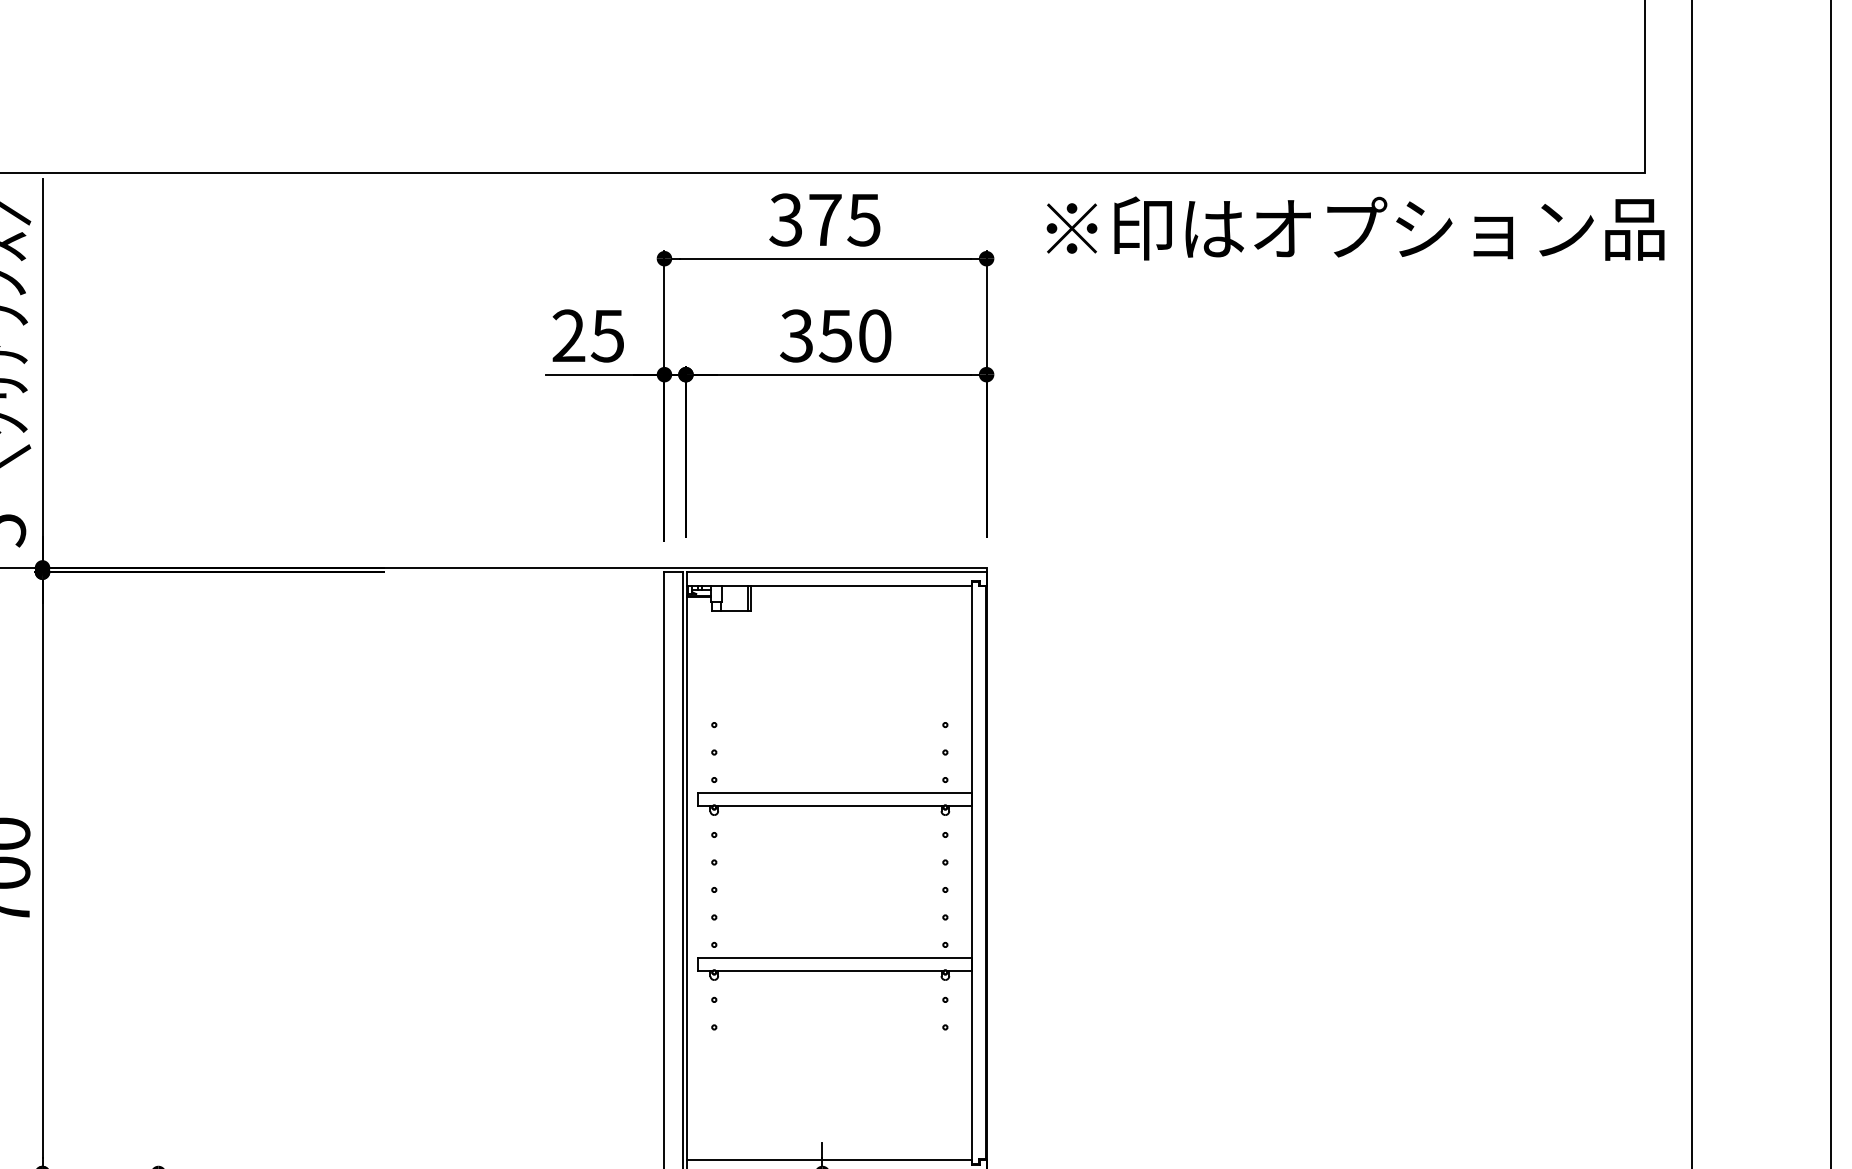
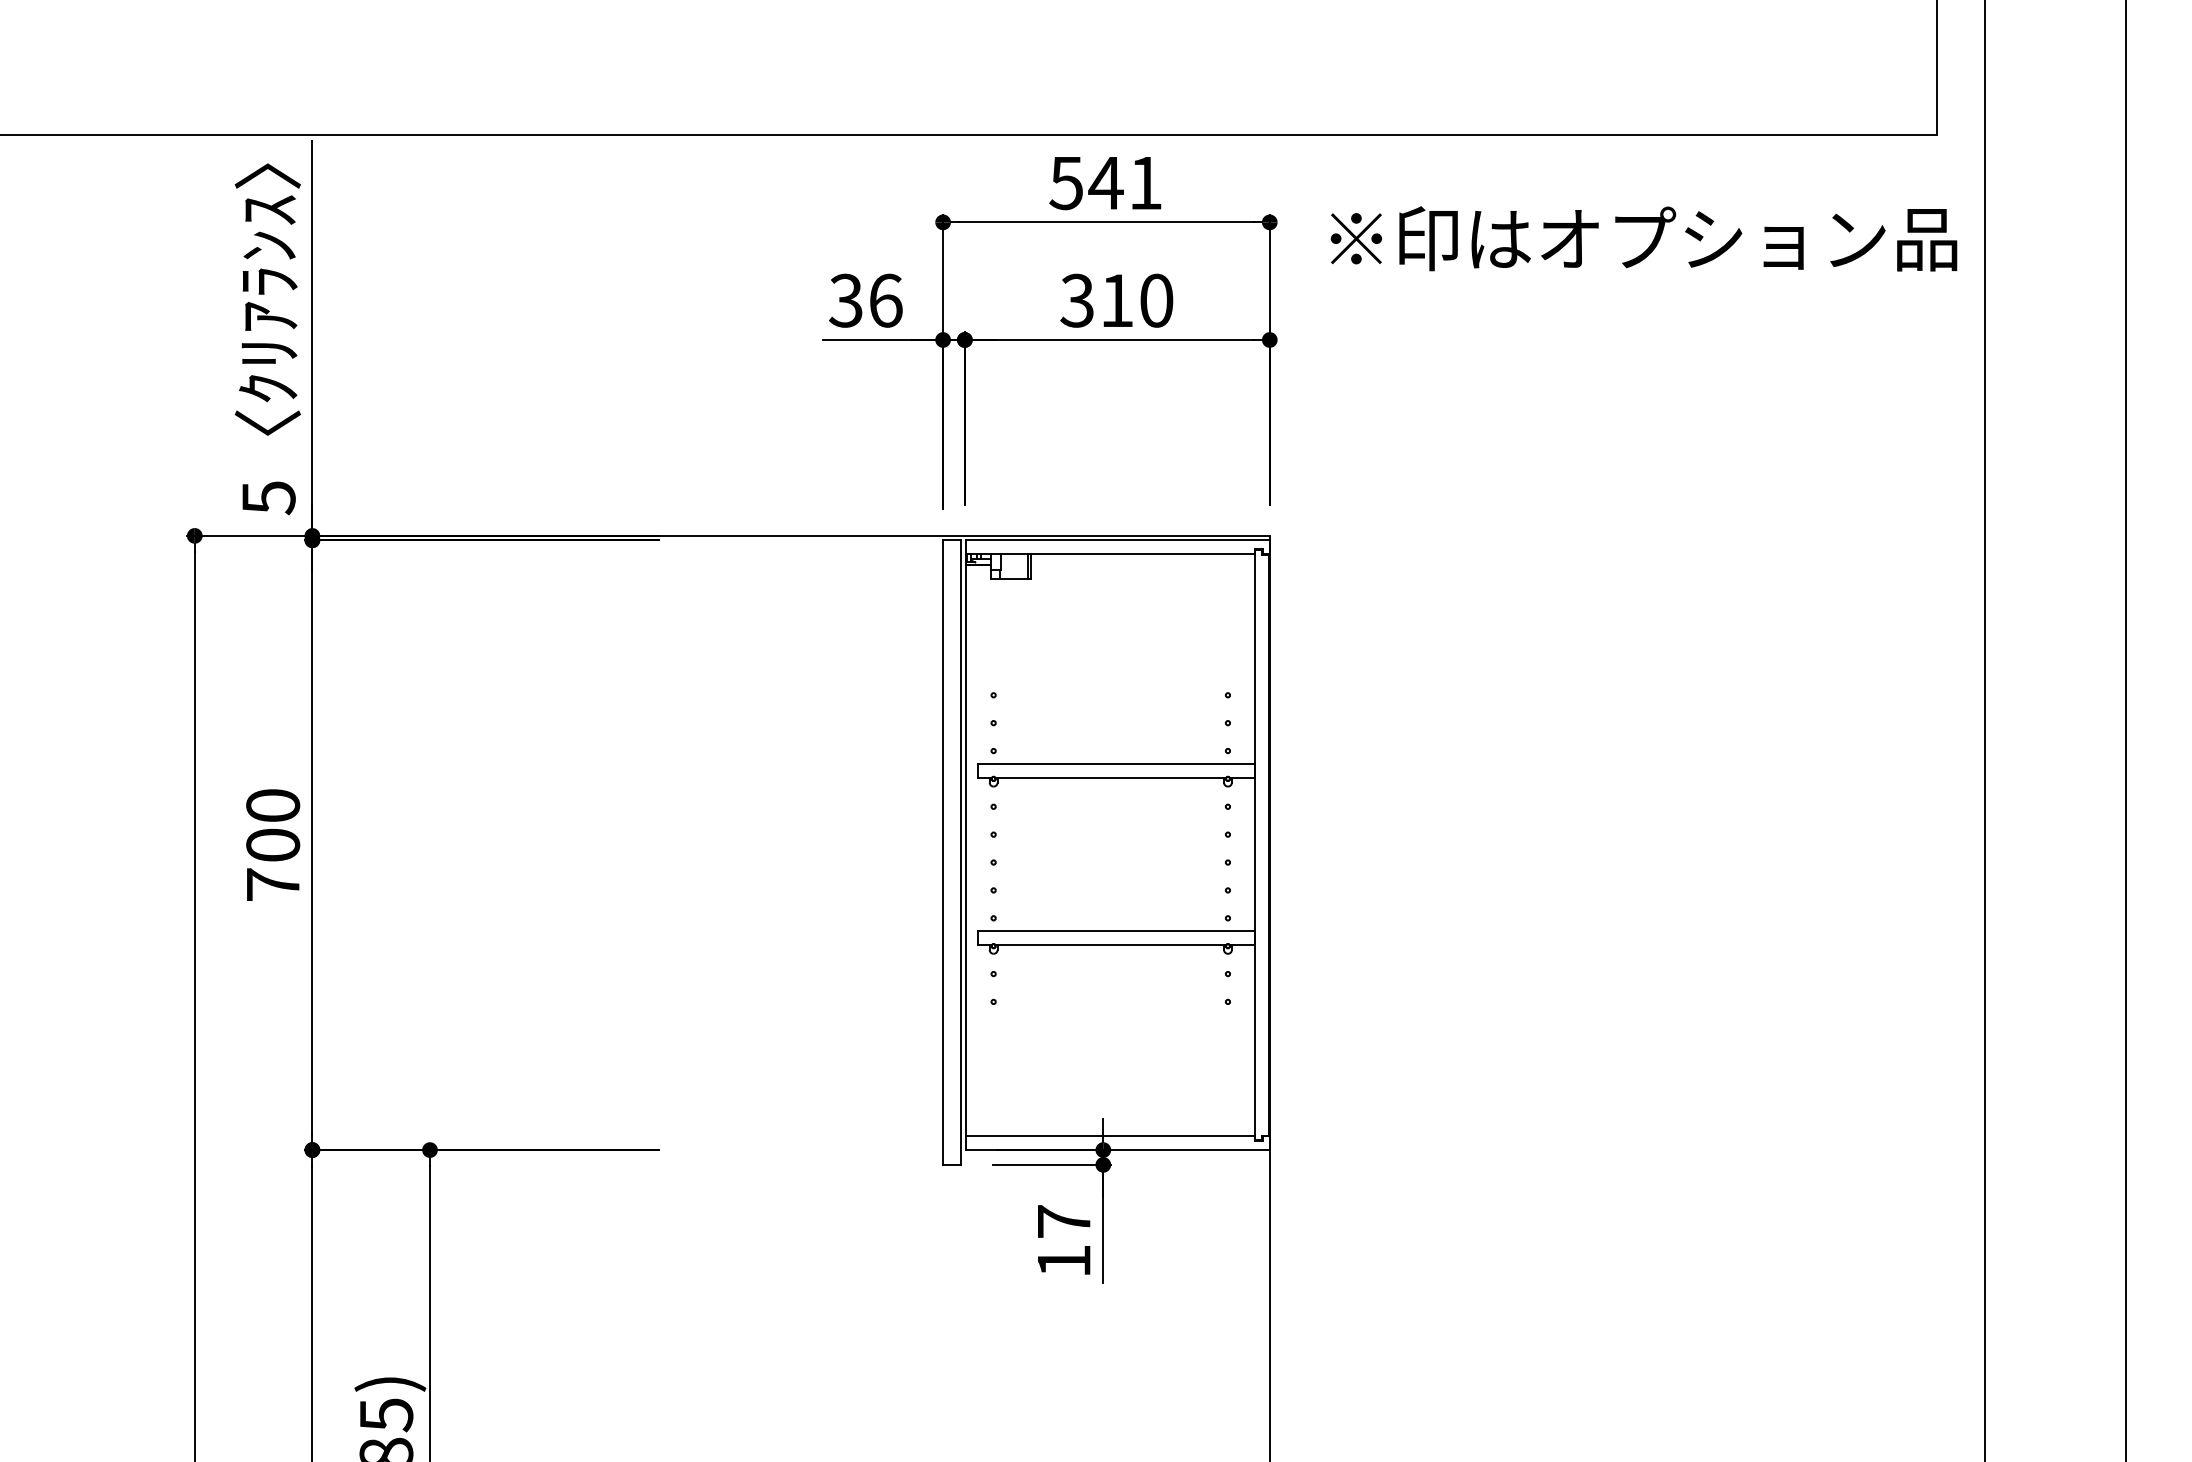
text: (824, 220) -> (1105, 183), 375 -> 541
text: (1355, 228) -> (1643, 238), moved
text: (587, 335) -> (865, 300), 25 -> 36
text: (835, 335) -> (1116, 300), 350 -> 310

